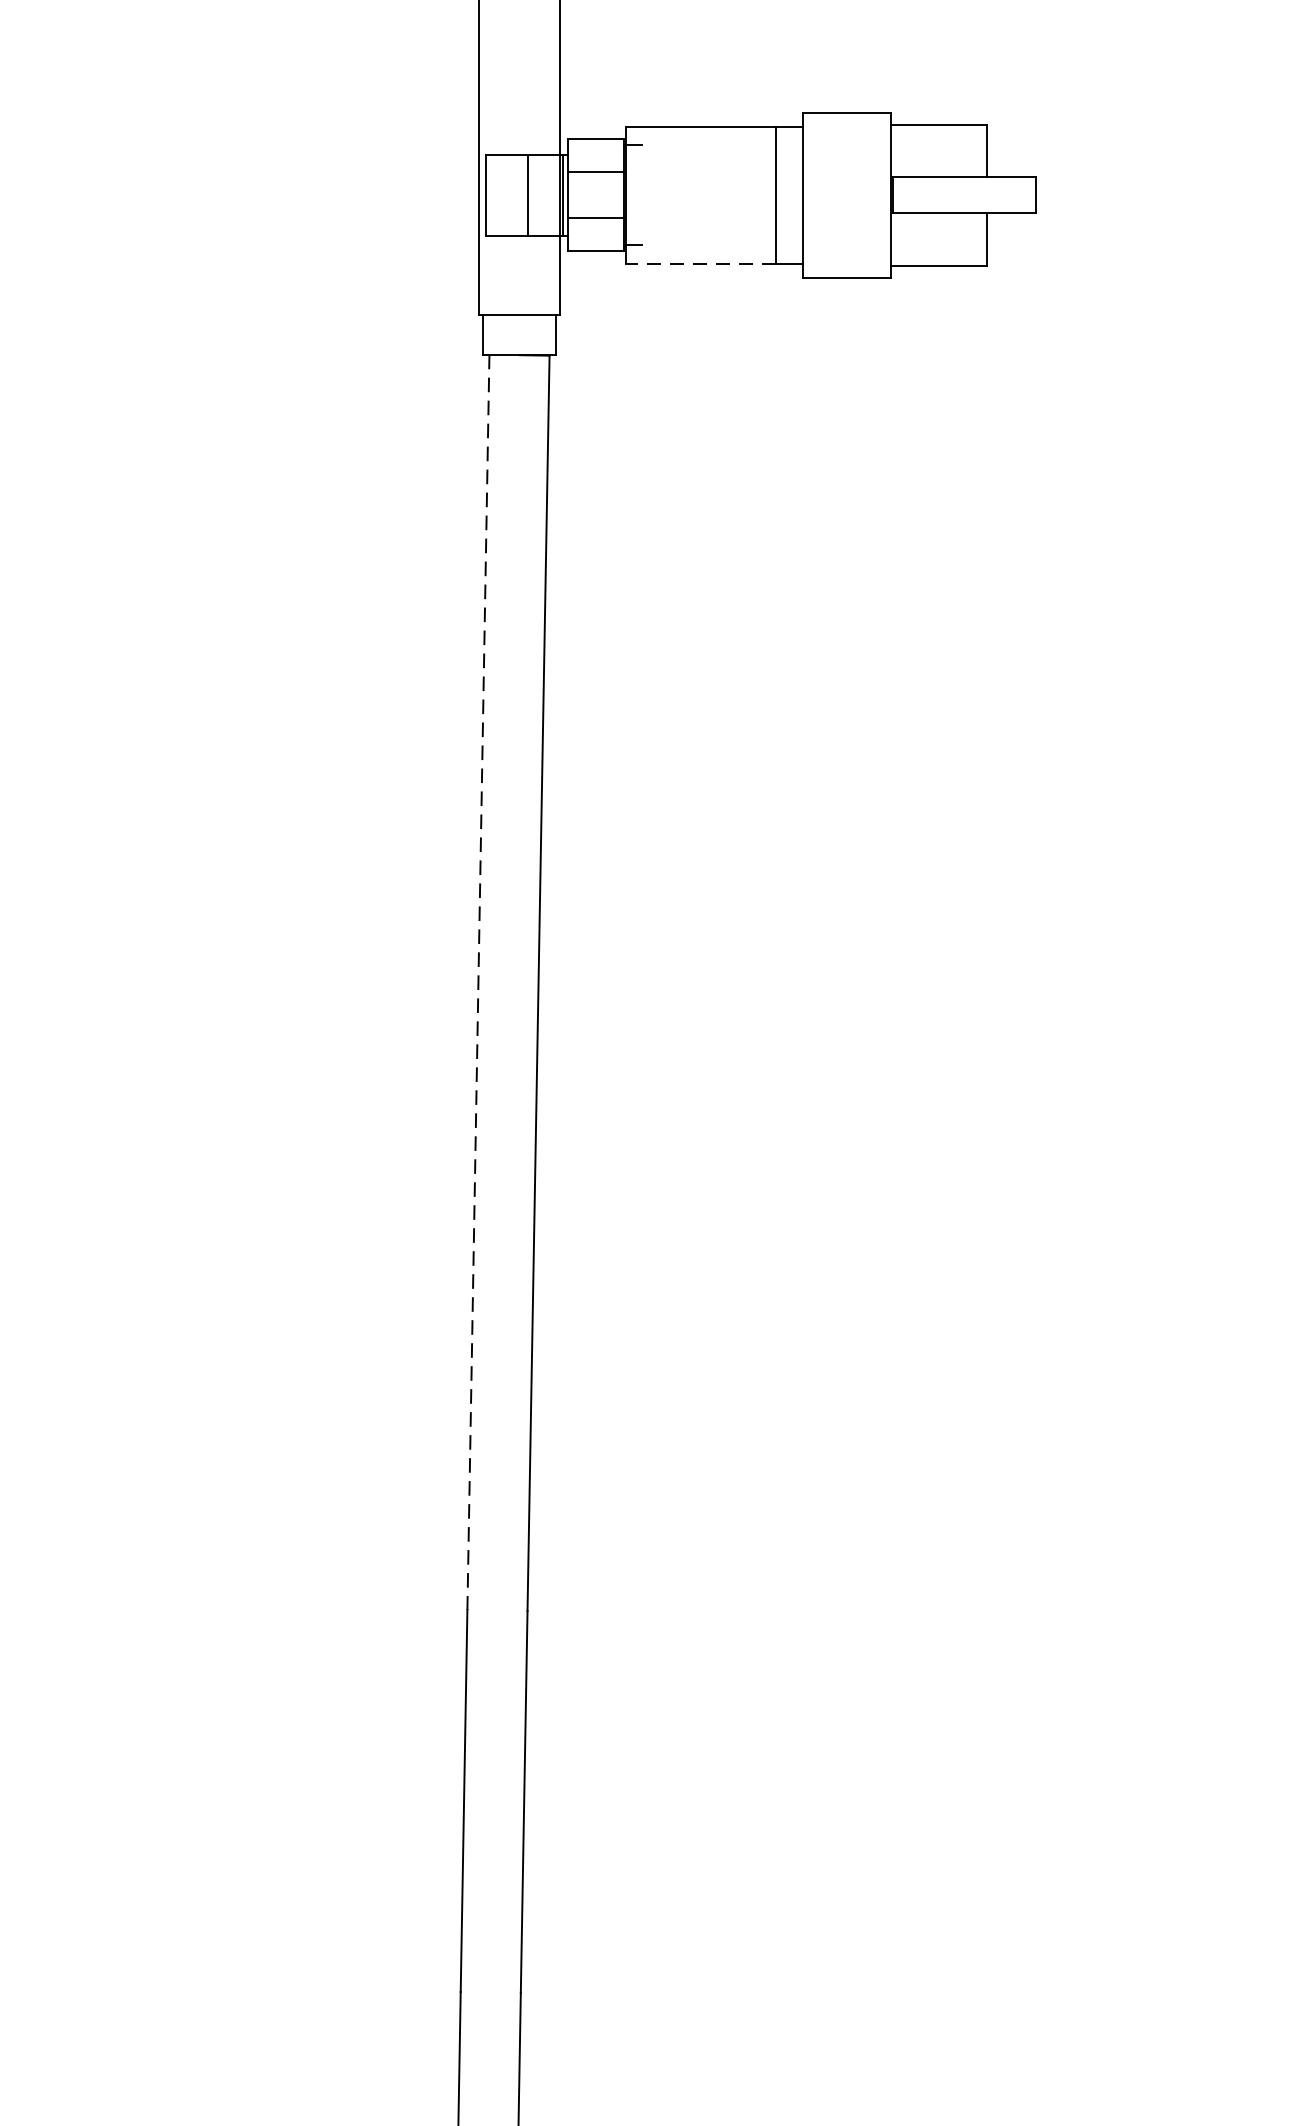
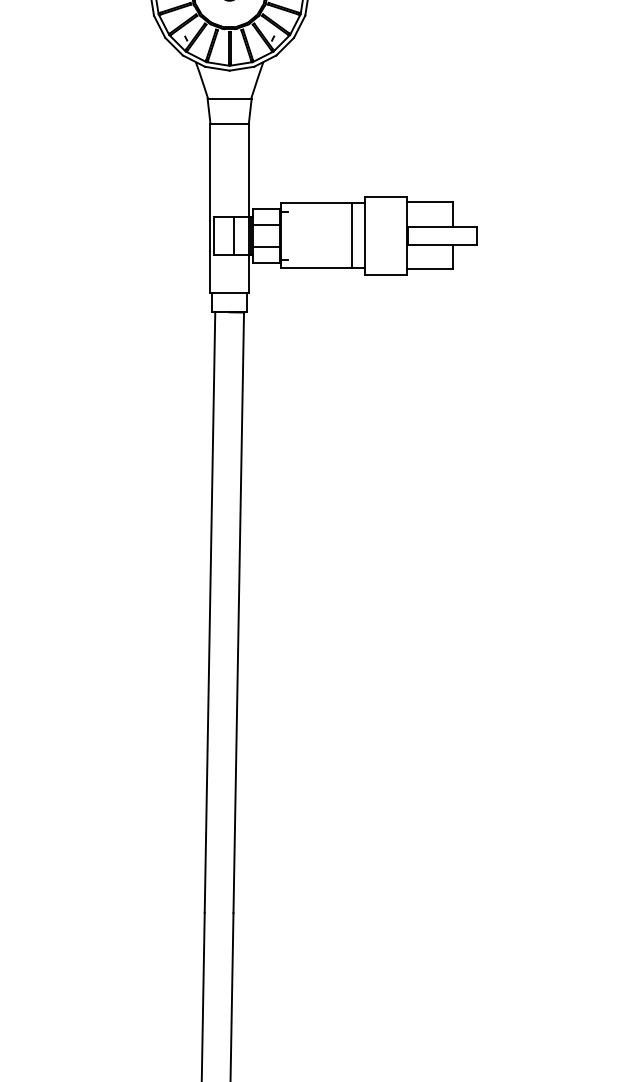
line: (701, 263) -> (316, 268), dashed -> solid
line: (477, 982) -> (209, 612), dashed -> solid

